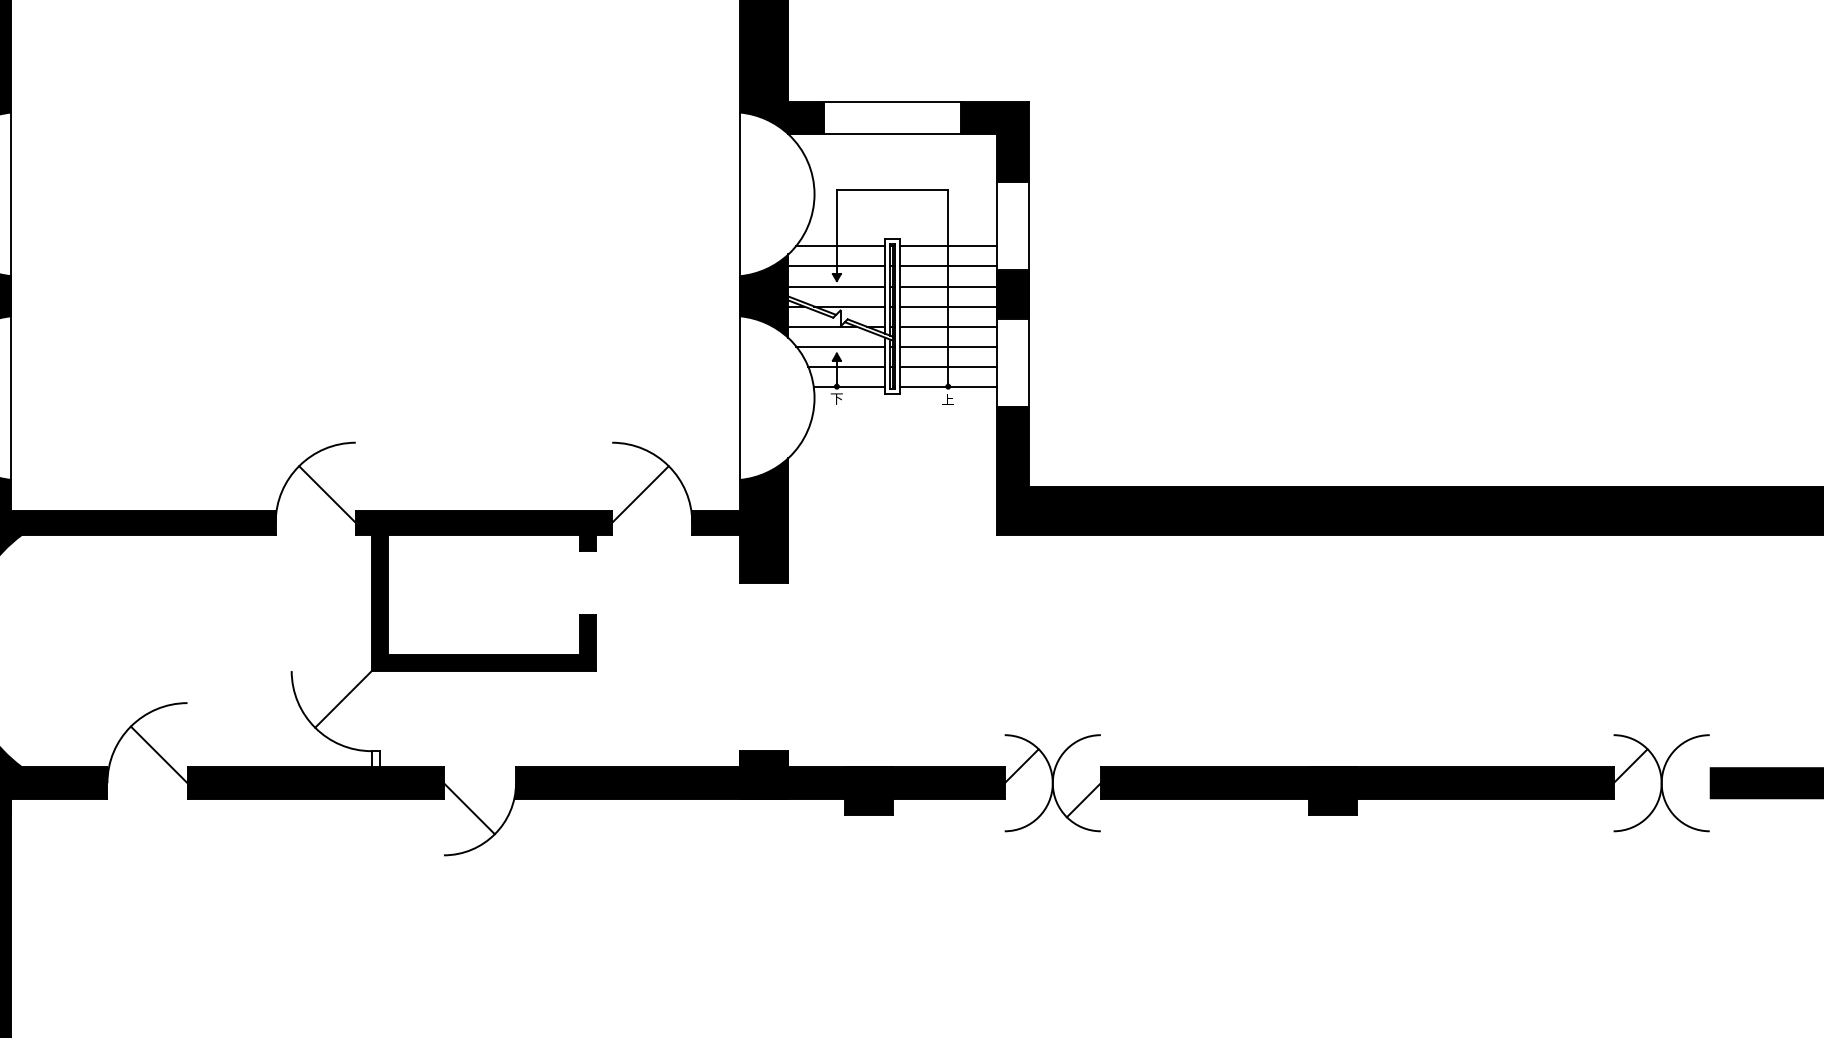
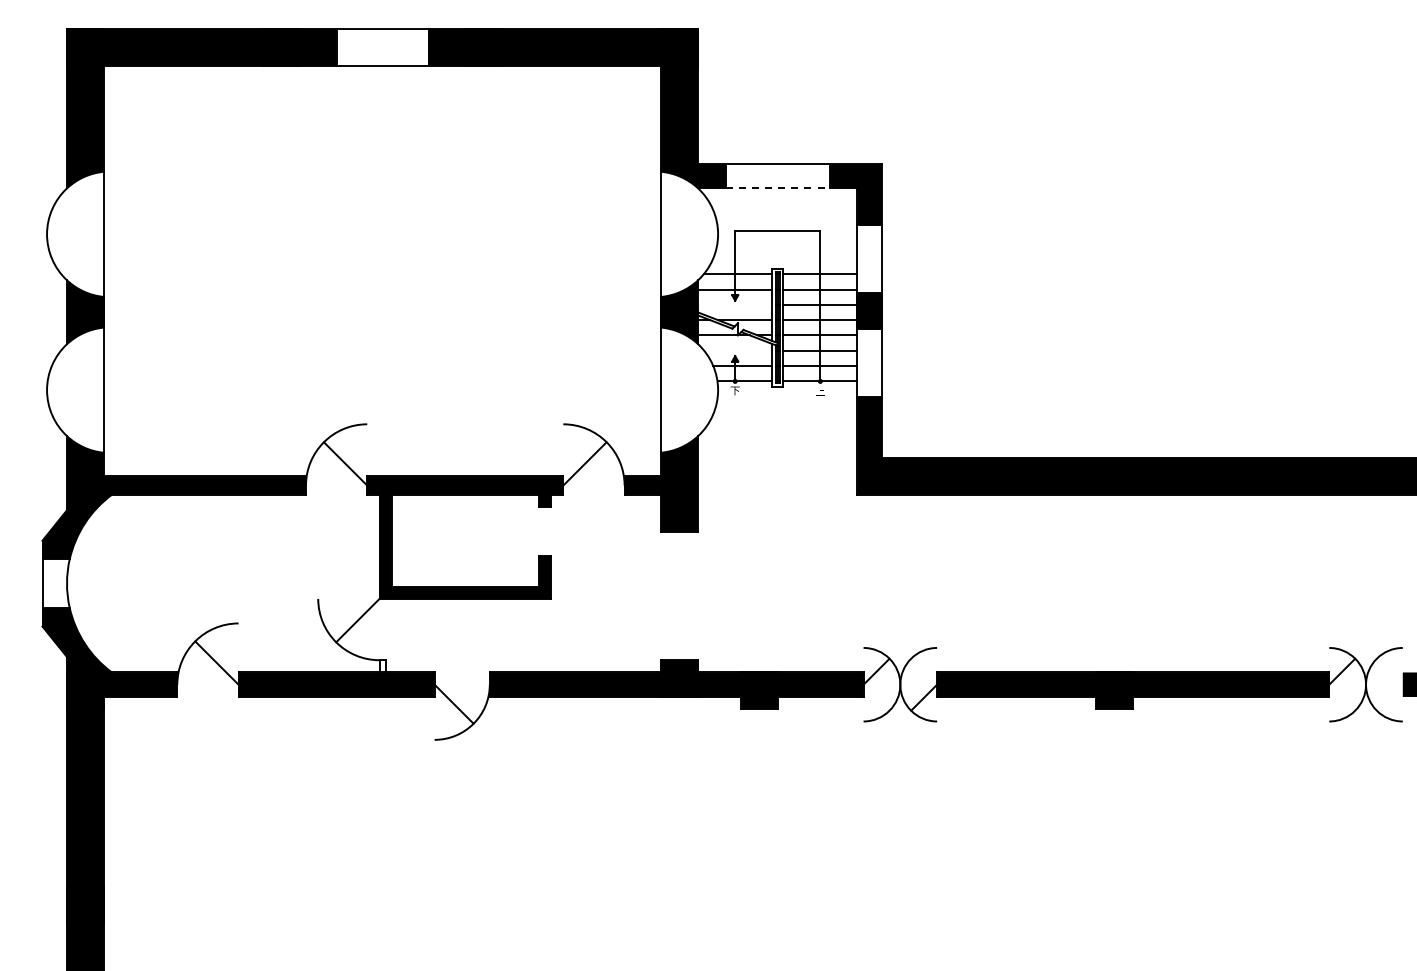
line: (893, 134) -> (778, 188), solid -> dashed
line: (837, 286) -> (735, 304), removed
line: (841, 346) -> (738, 350), removed

